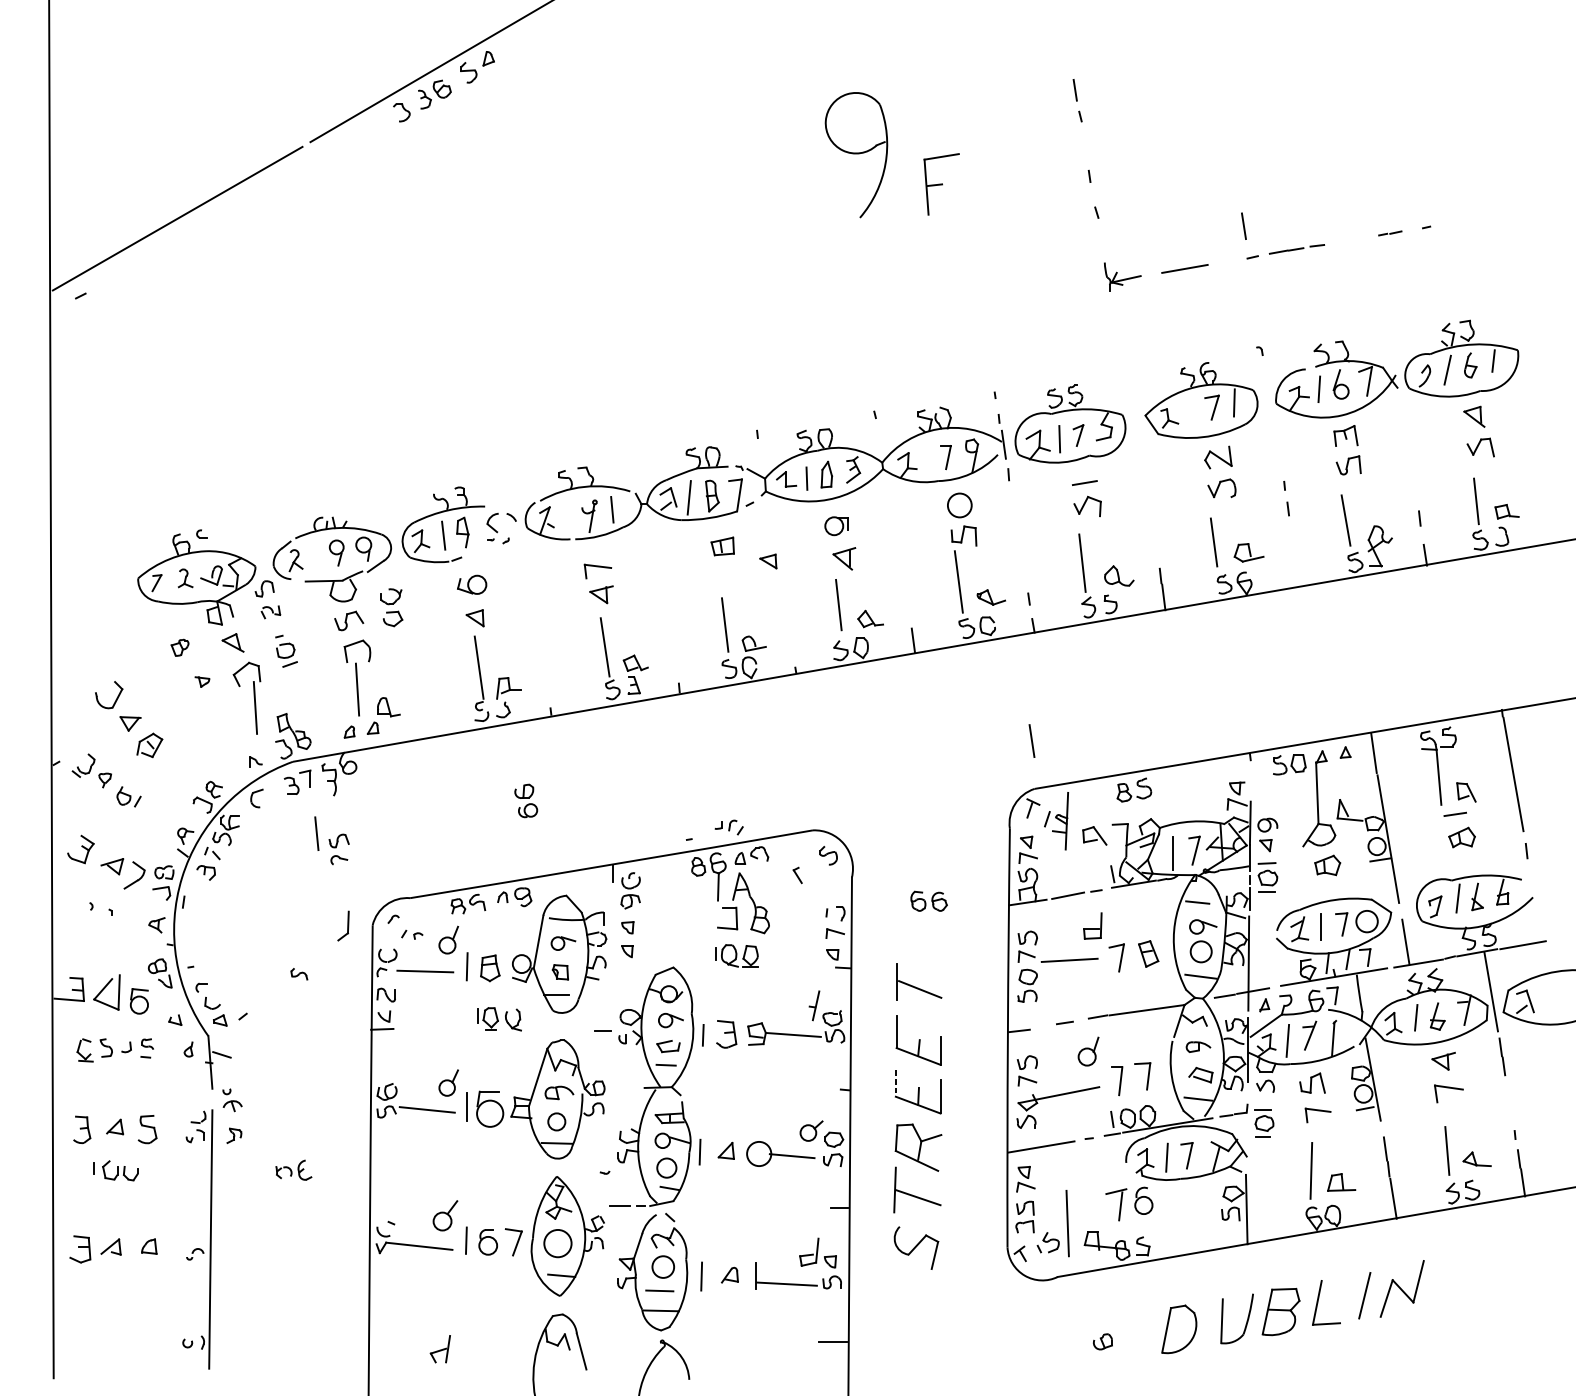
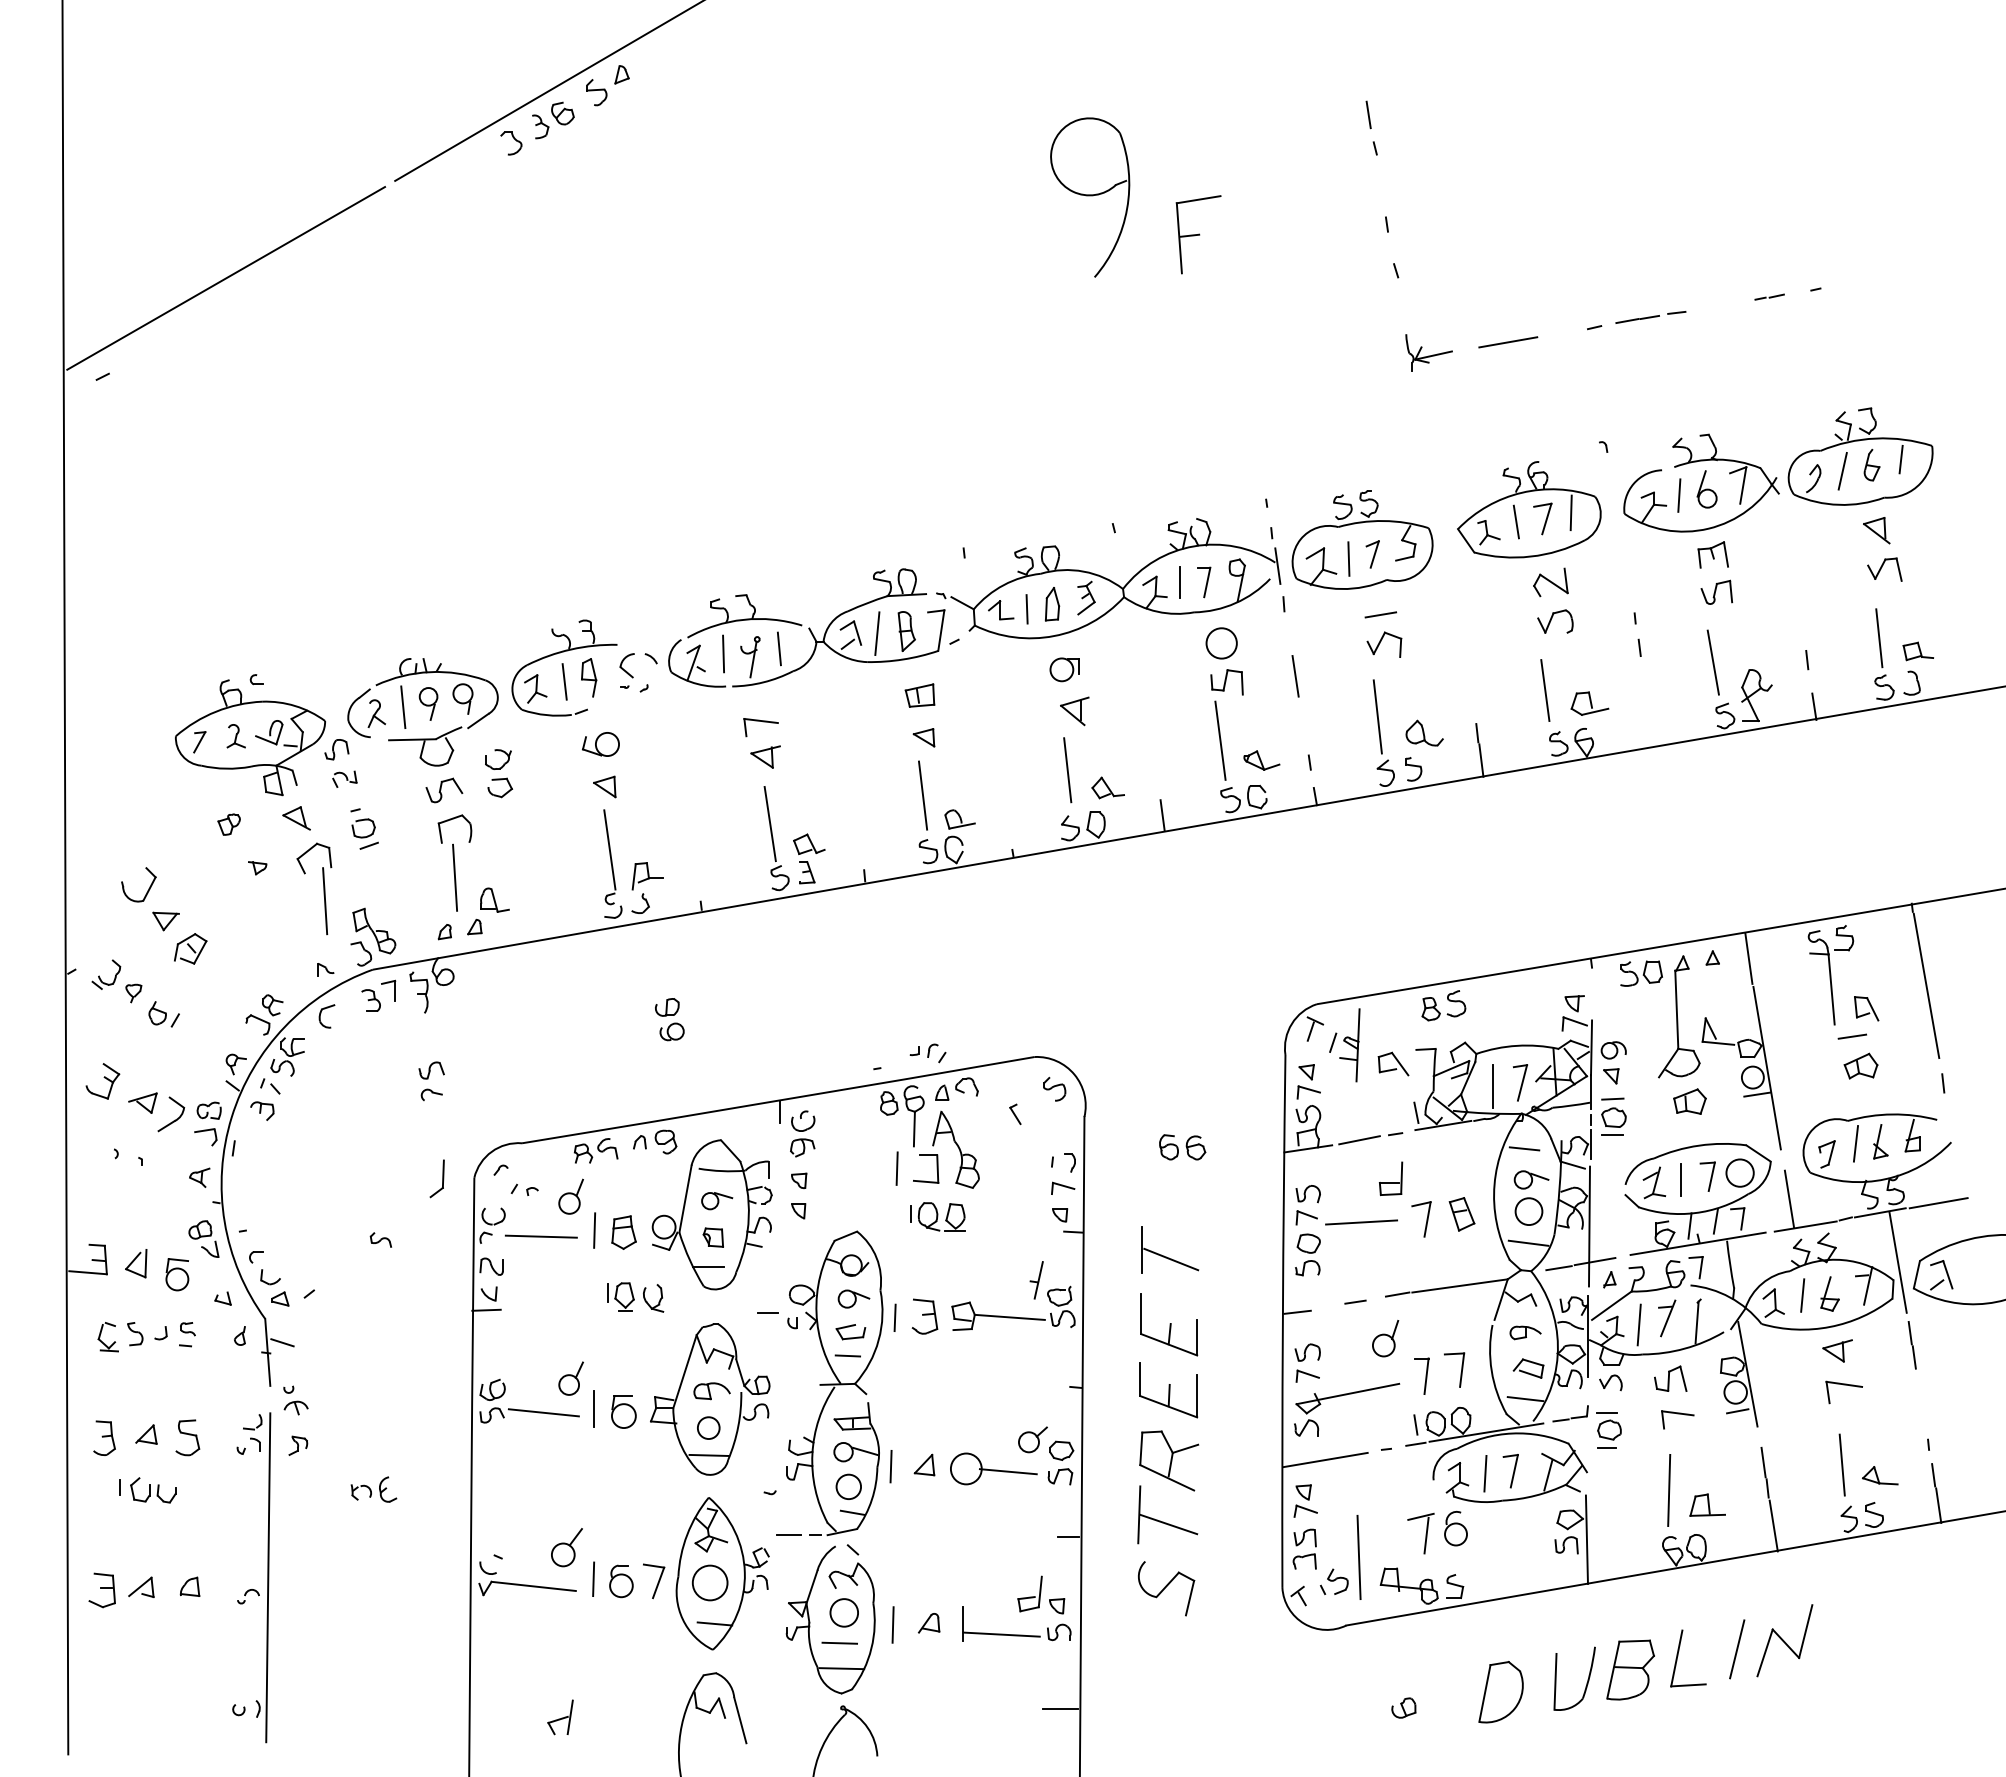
line: (1243, 225) -> (1515, 521), moved
line: (926, 457) -> (1179, 582), added
line: (568, 513) -> (723, 653), added
part: (767, 561) -> (923, 737), moved
line: (1031, 741) -> (1295, 676), moved
line: (317, 833) -> (403, 706), moved
line: (704, 917) -> (896, 1168), added
part: (107, 992) -> (136, 1263), size x0.62
line: (896, 1083) -> (1140, 1379), dashed -> solid
part: (489, 1108) -> (623, 1411), size x0.71

